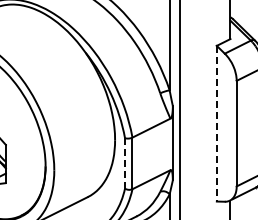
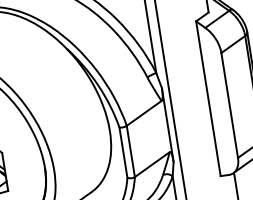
line: (216, 123) -> (208, 98), dashed -> solid
line: (125, 163) -> (123, 152), dashed -> solid

